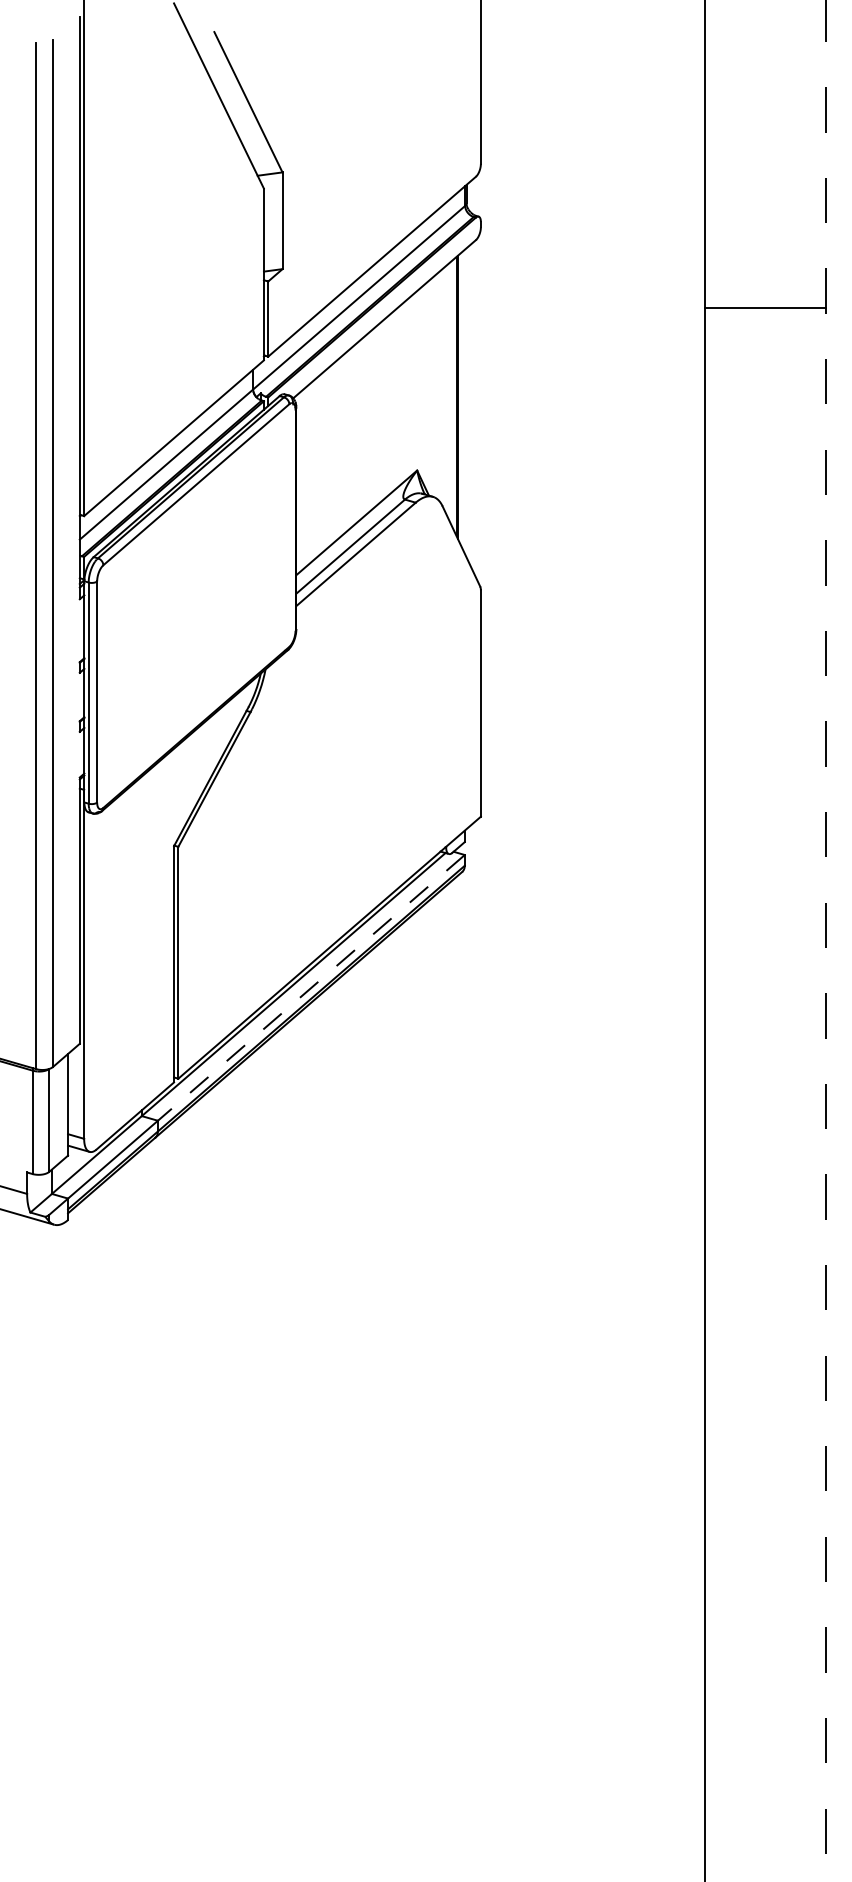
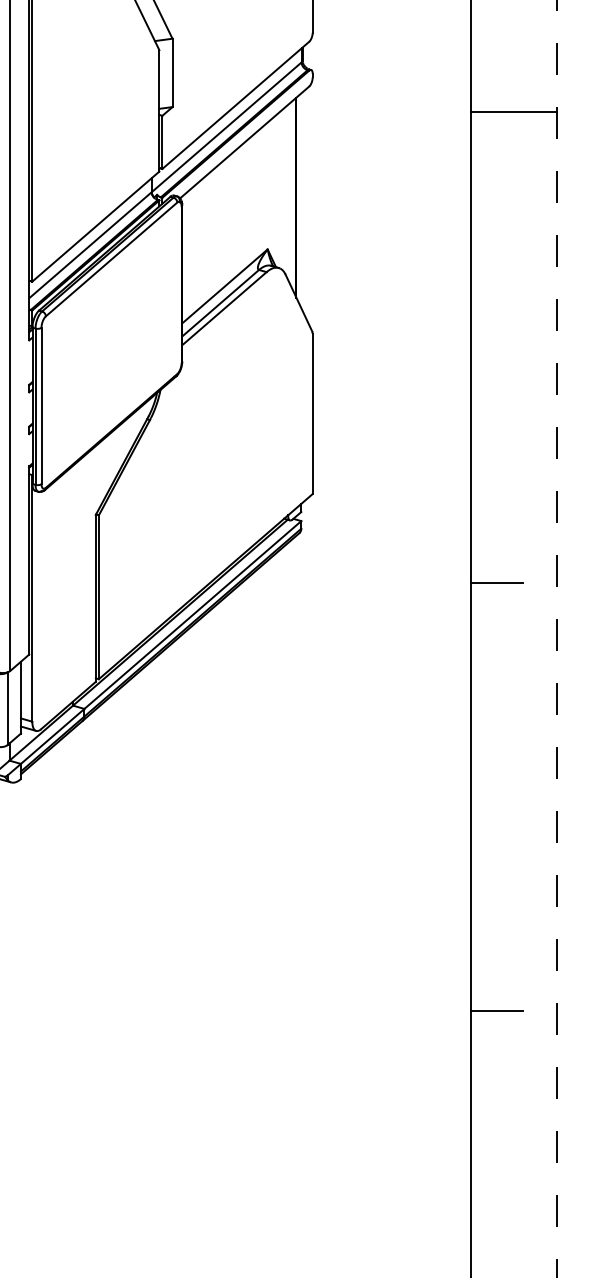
line: (765, 308) -> (513, 112), moved
line: (741, 942) -> (496, 582), added
line: (311, 987) -> (192, 614), dashed -> solid
line: (741, 1548) -> (496, 1011), added

